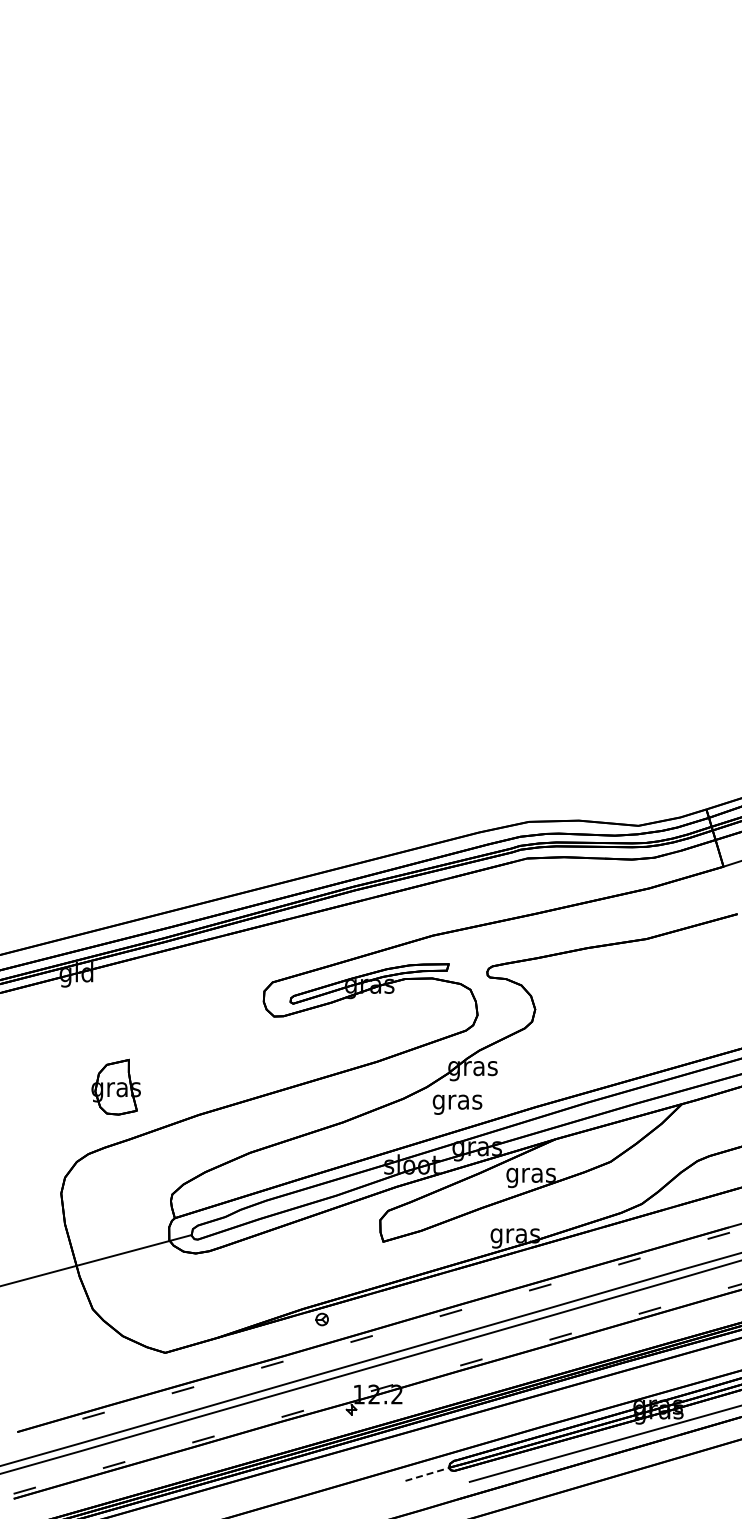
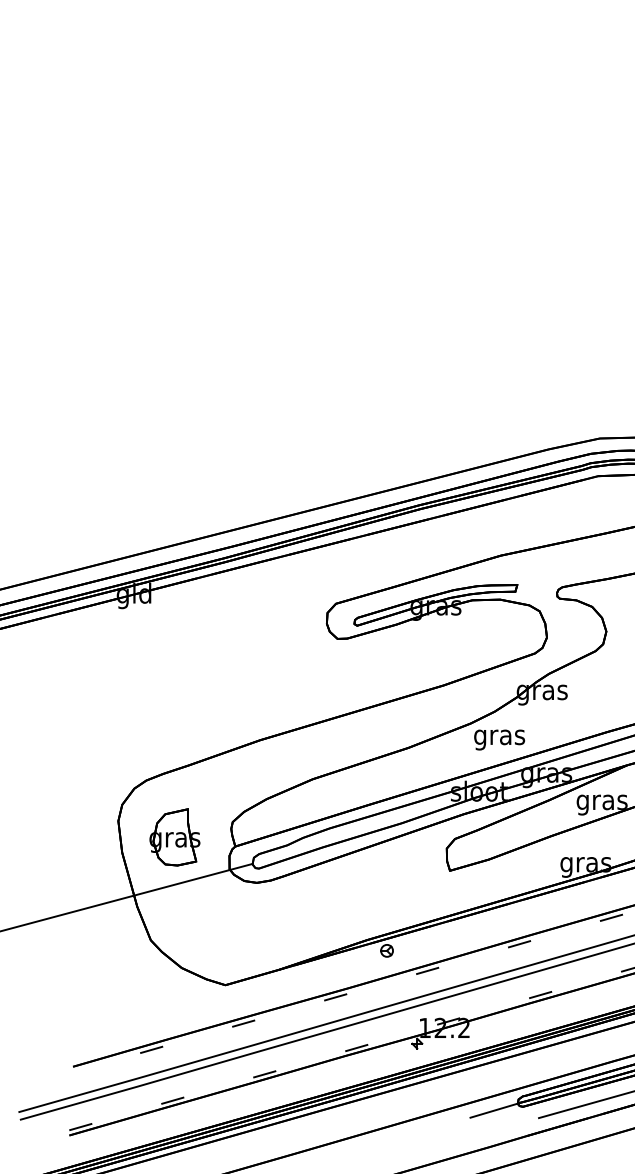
part: (115, 1086) -> (174, 836), moved
text: (457, 1104) -> (499, 739), moved
line: (428, 1473) -> (496, 1109), dashed -> solid

